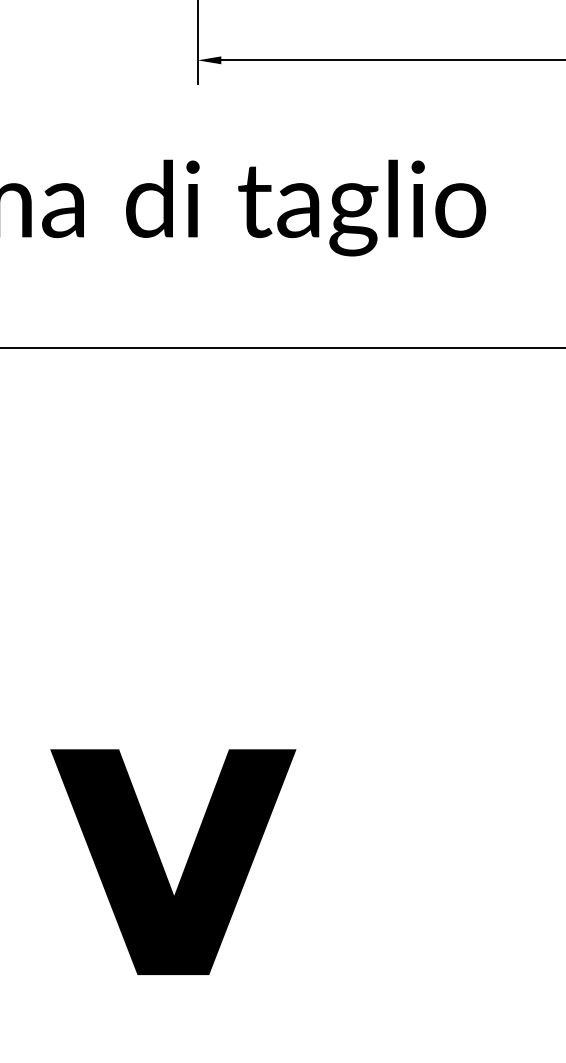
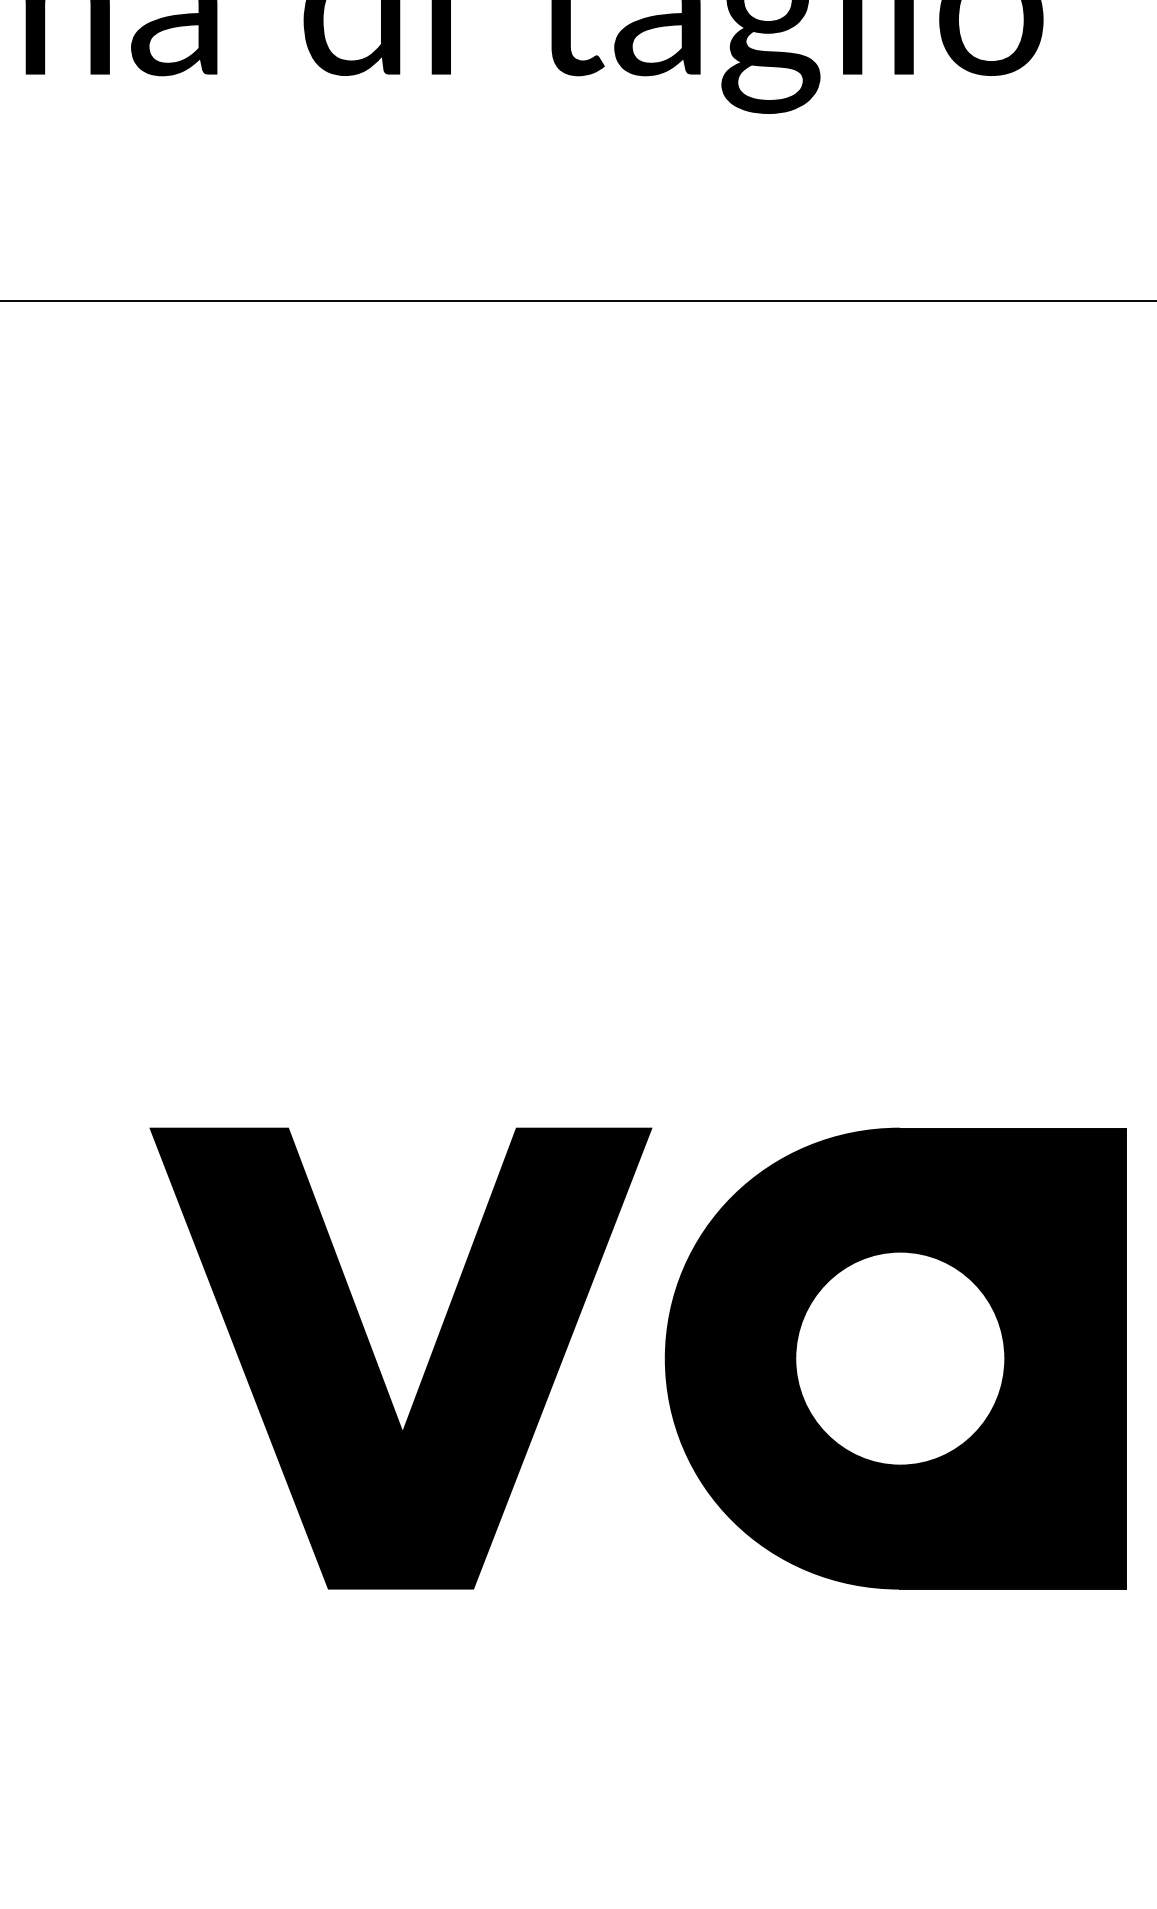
part: (413, 861) -> (894, 1357), added

